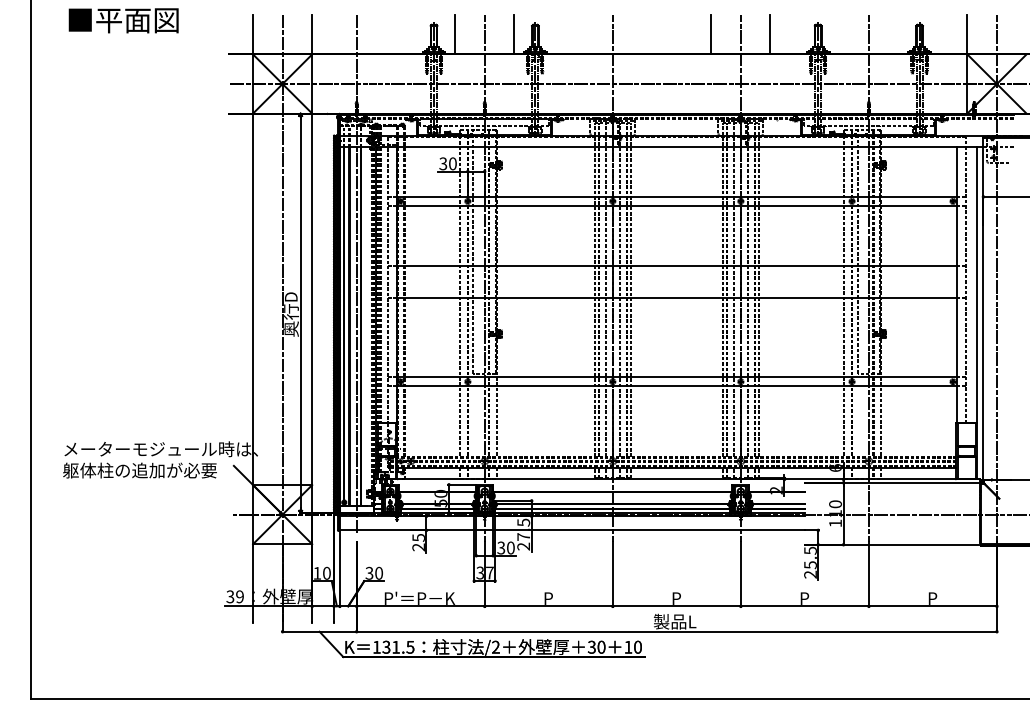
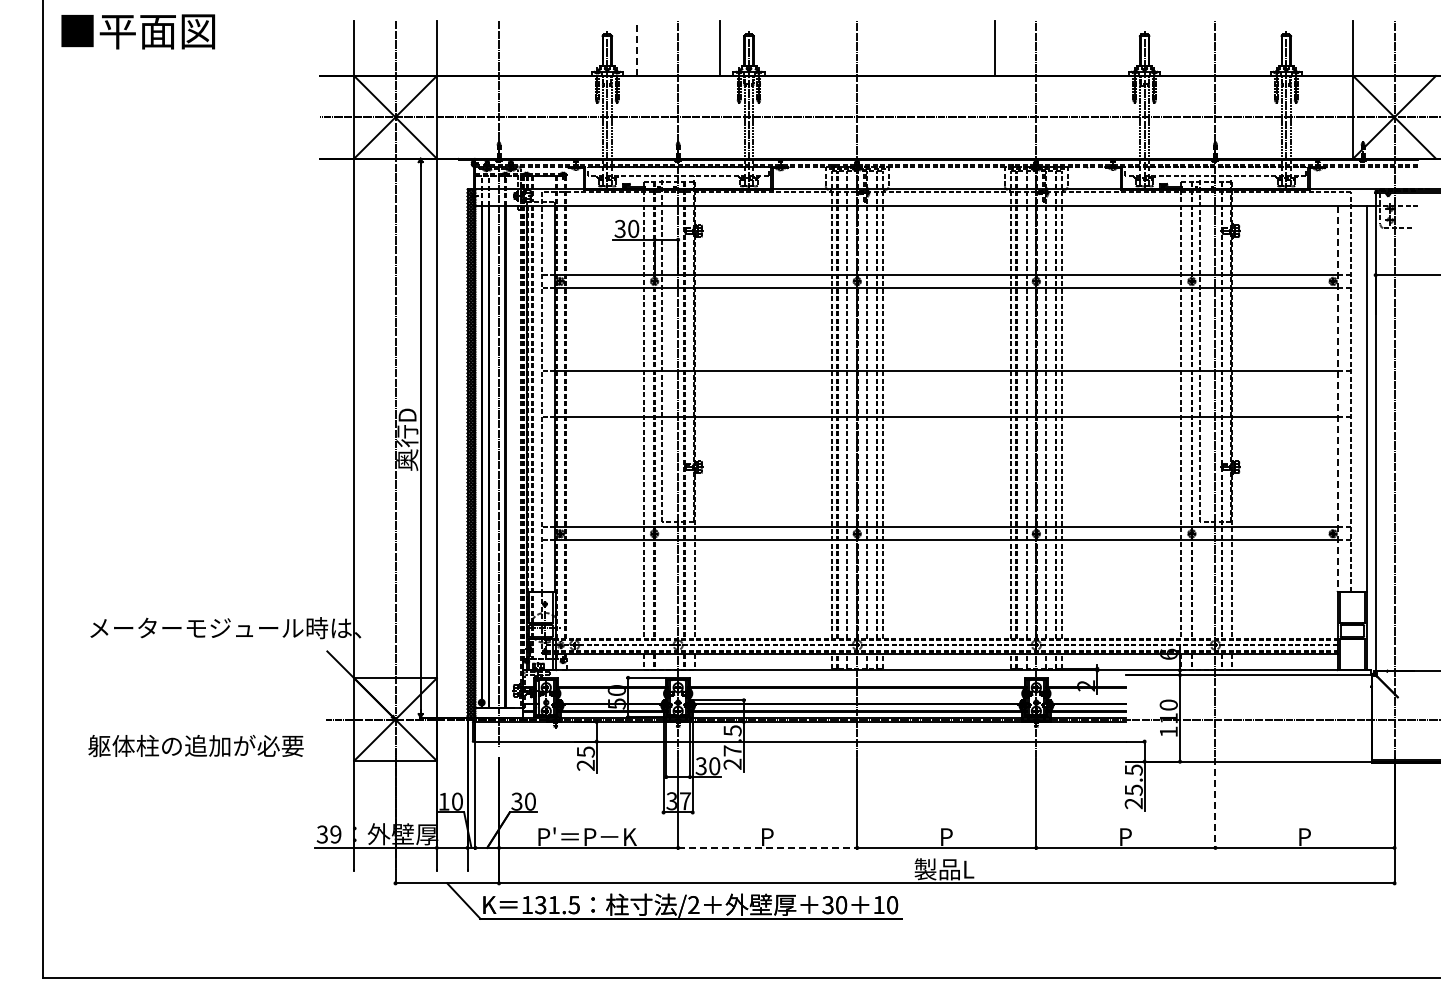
text: (123, 20) -> (137, 31), moved
line: (454, 34) -> (636, 48), solid -> dashed
line: (770, 34) -> (1077, 47), removed
line: (956, 285) -> (1338, 398), solid -> dashed
text: (139, 470) -> (195, 745), moved
line: (868, 574) -> (1215, 803), solid -> dashed
line: (548, 606) -> (767, 847), solid -> dashed

